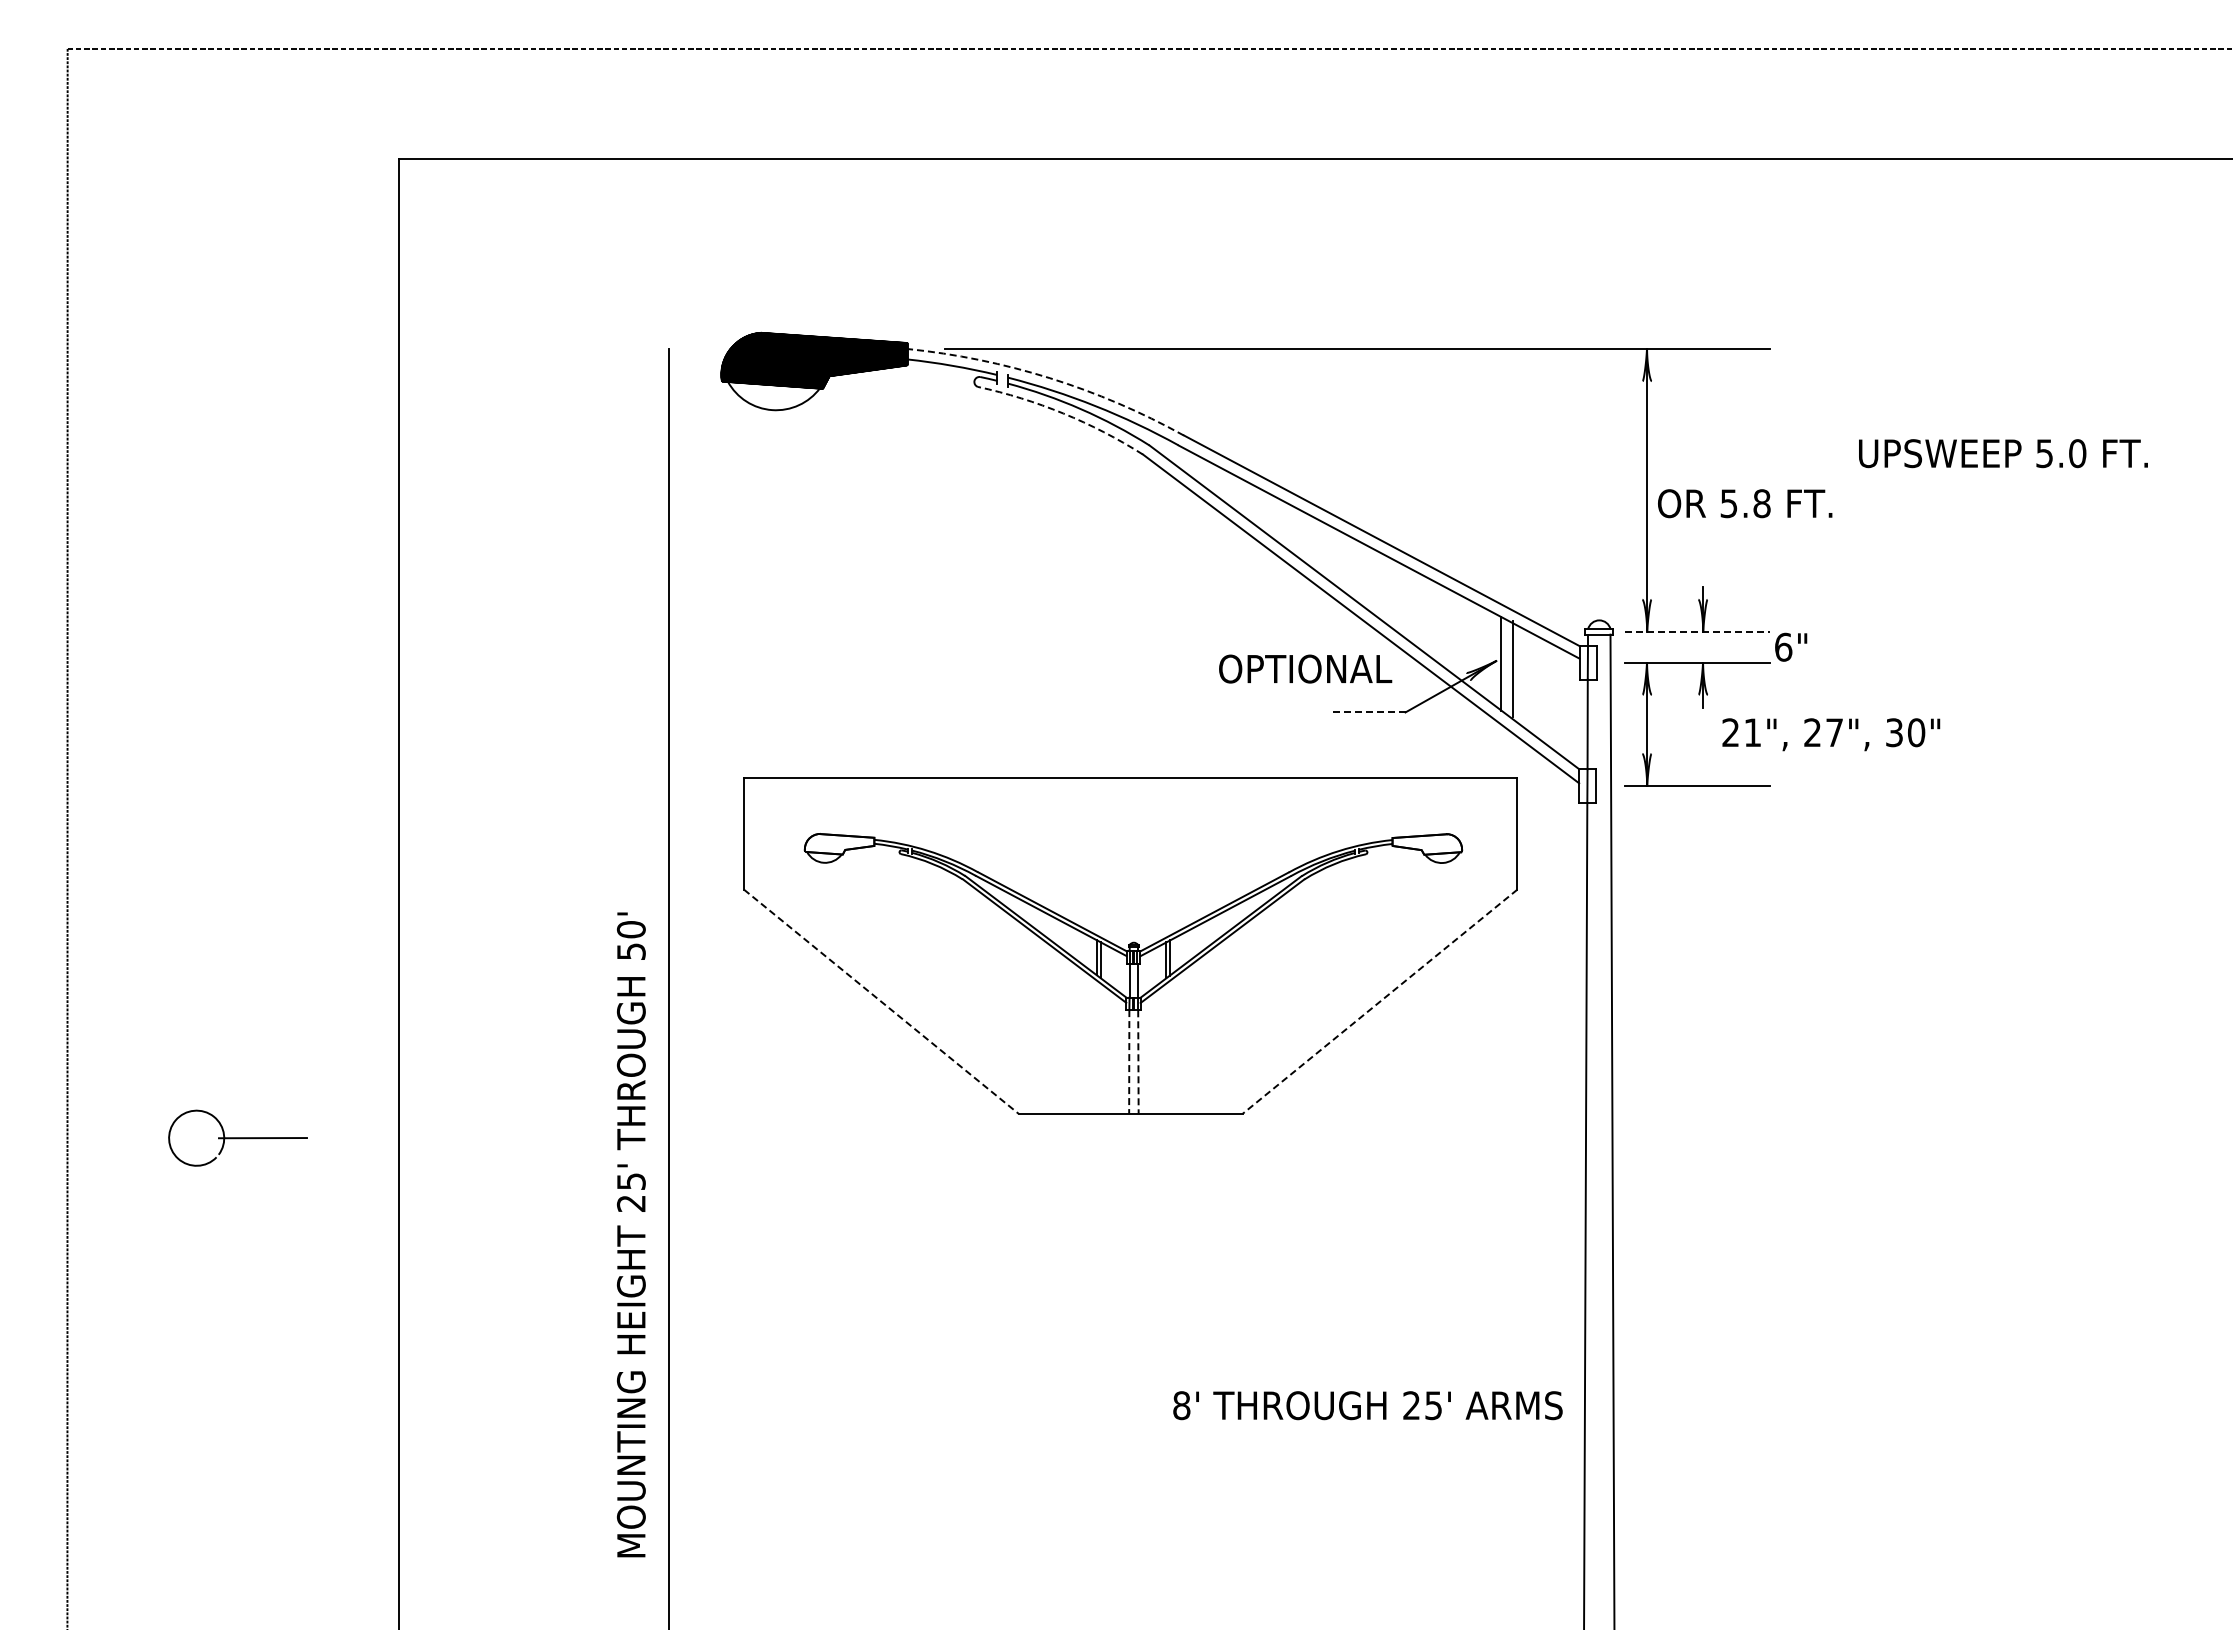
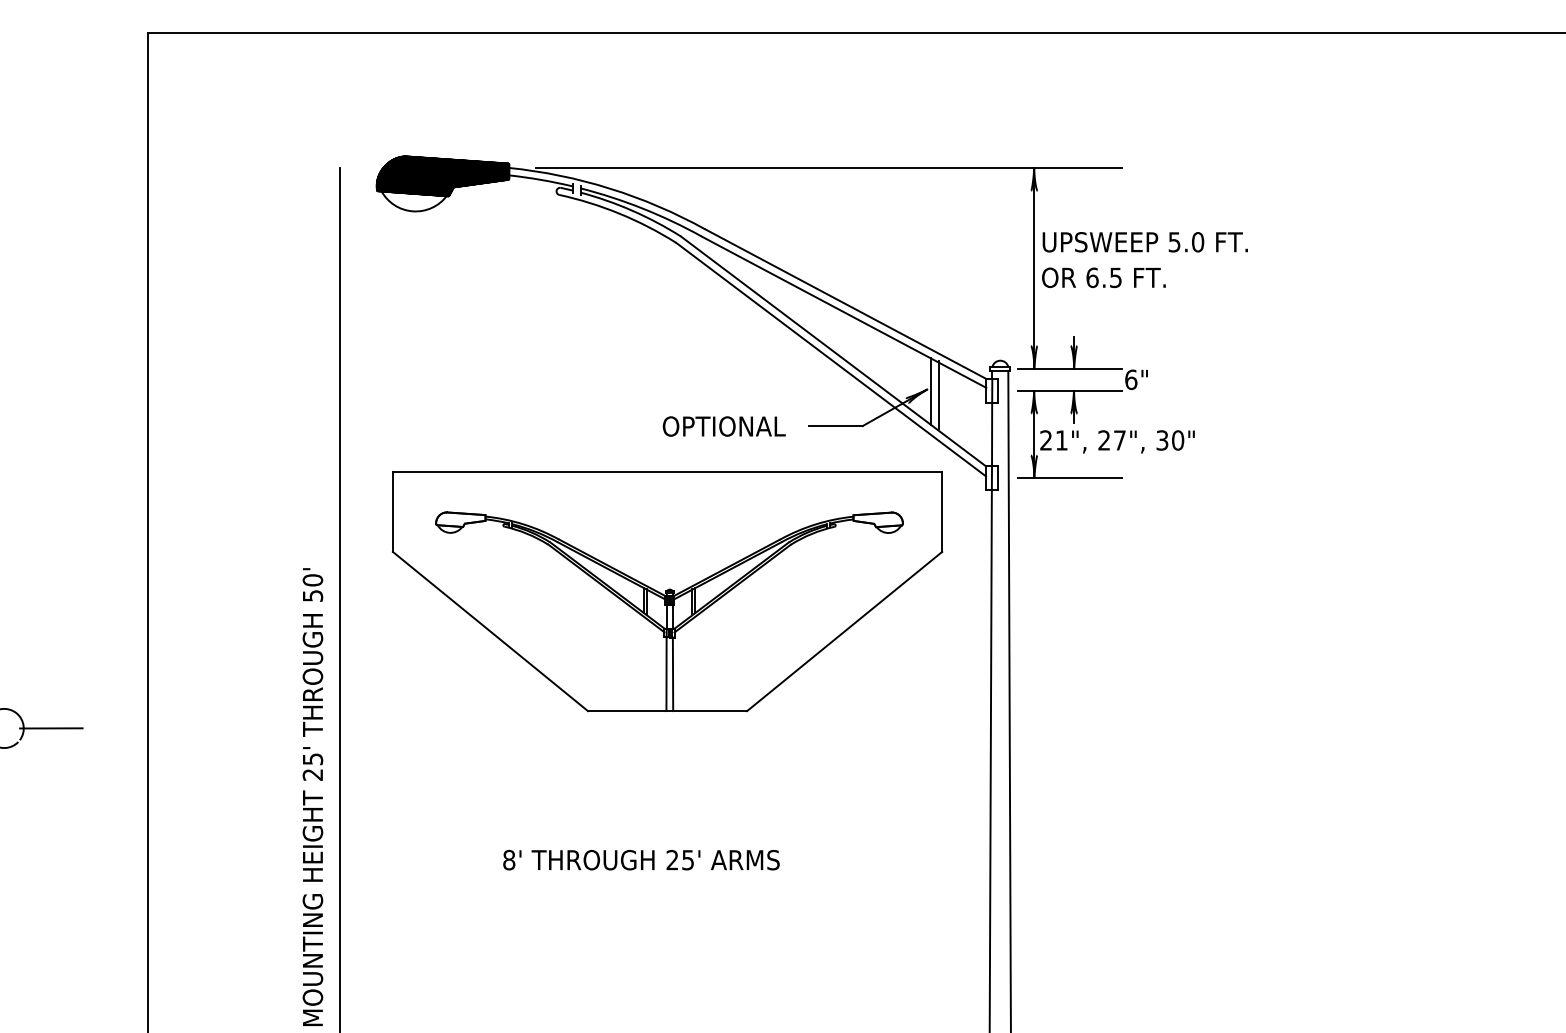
arc: (1049, 378) -> (609, 188), dashed -> solid
arc: (1063, 413) -> (619, 213), dashed -> solid
text: (2003, 453) -> (1145, 242), moved
text: (1745, 503) -> (1104, 277), 5.8 -> 6.5
line: (1697, 631) -> (1070, 368), dashed -> solid
text: (1305, 668) -> (724, 426), moved
line: (1367, 712) -> (835, 426), dashed -> solid
text: (1831, 734) -> (1117, 441), moved
line: (881, 1002) -> (490, 632), dashed -> solid
line: (1379, 1002) -> (844, 632), dashed -> solid
line: (1129, 1061) -> (666, 673), dashed -> solid
line: (1138, 1062) -> (673, 674), dashed -> solid
text: (1367, 1405) -> (641, 860), moved

